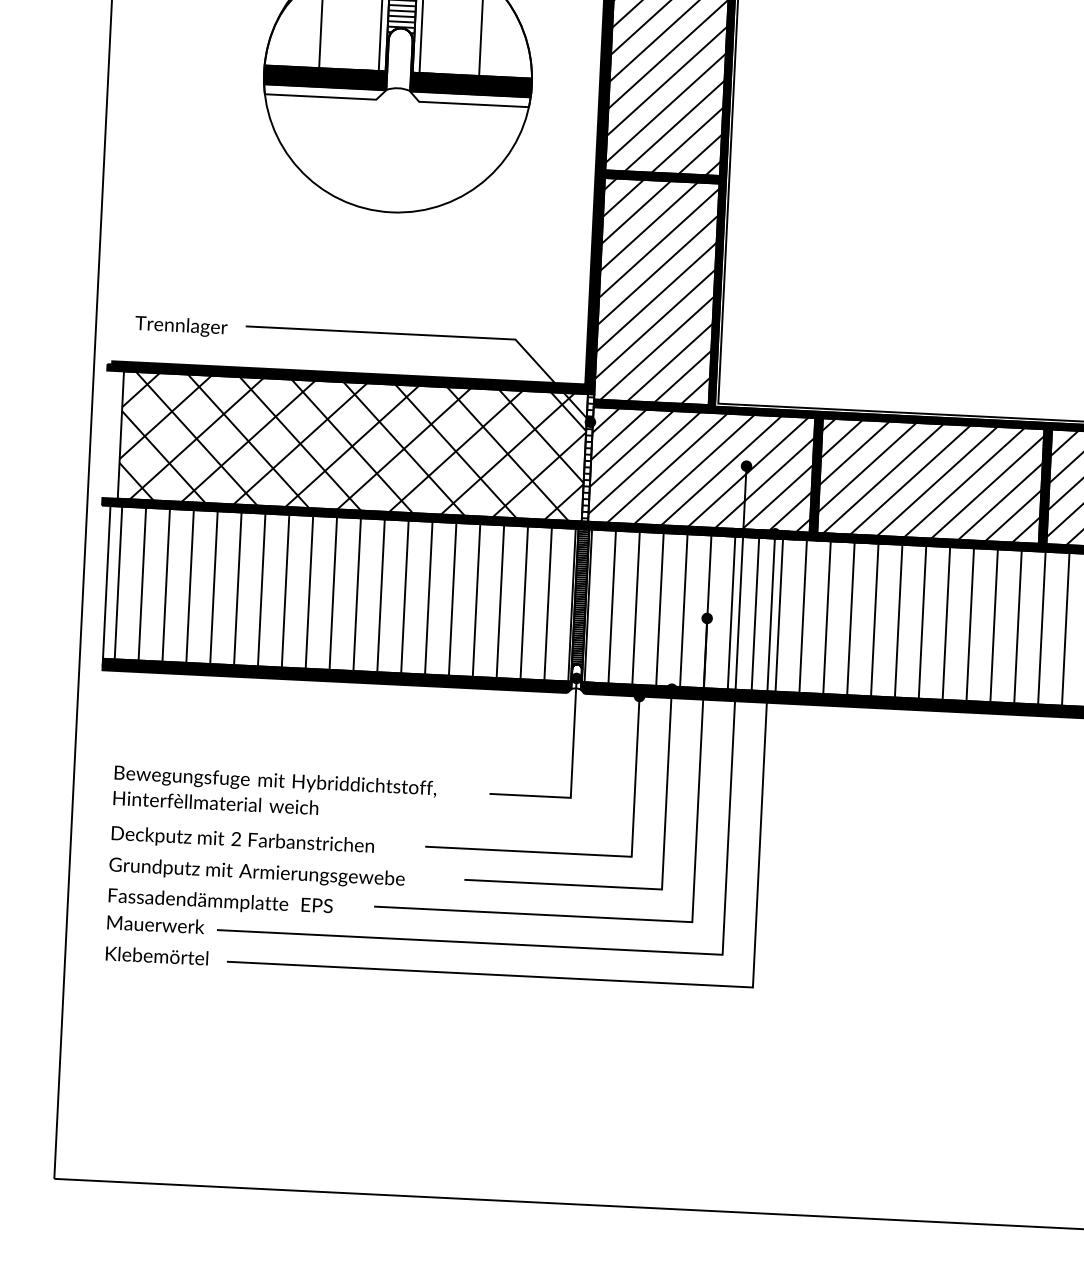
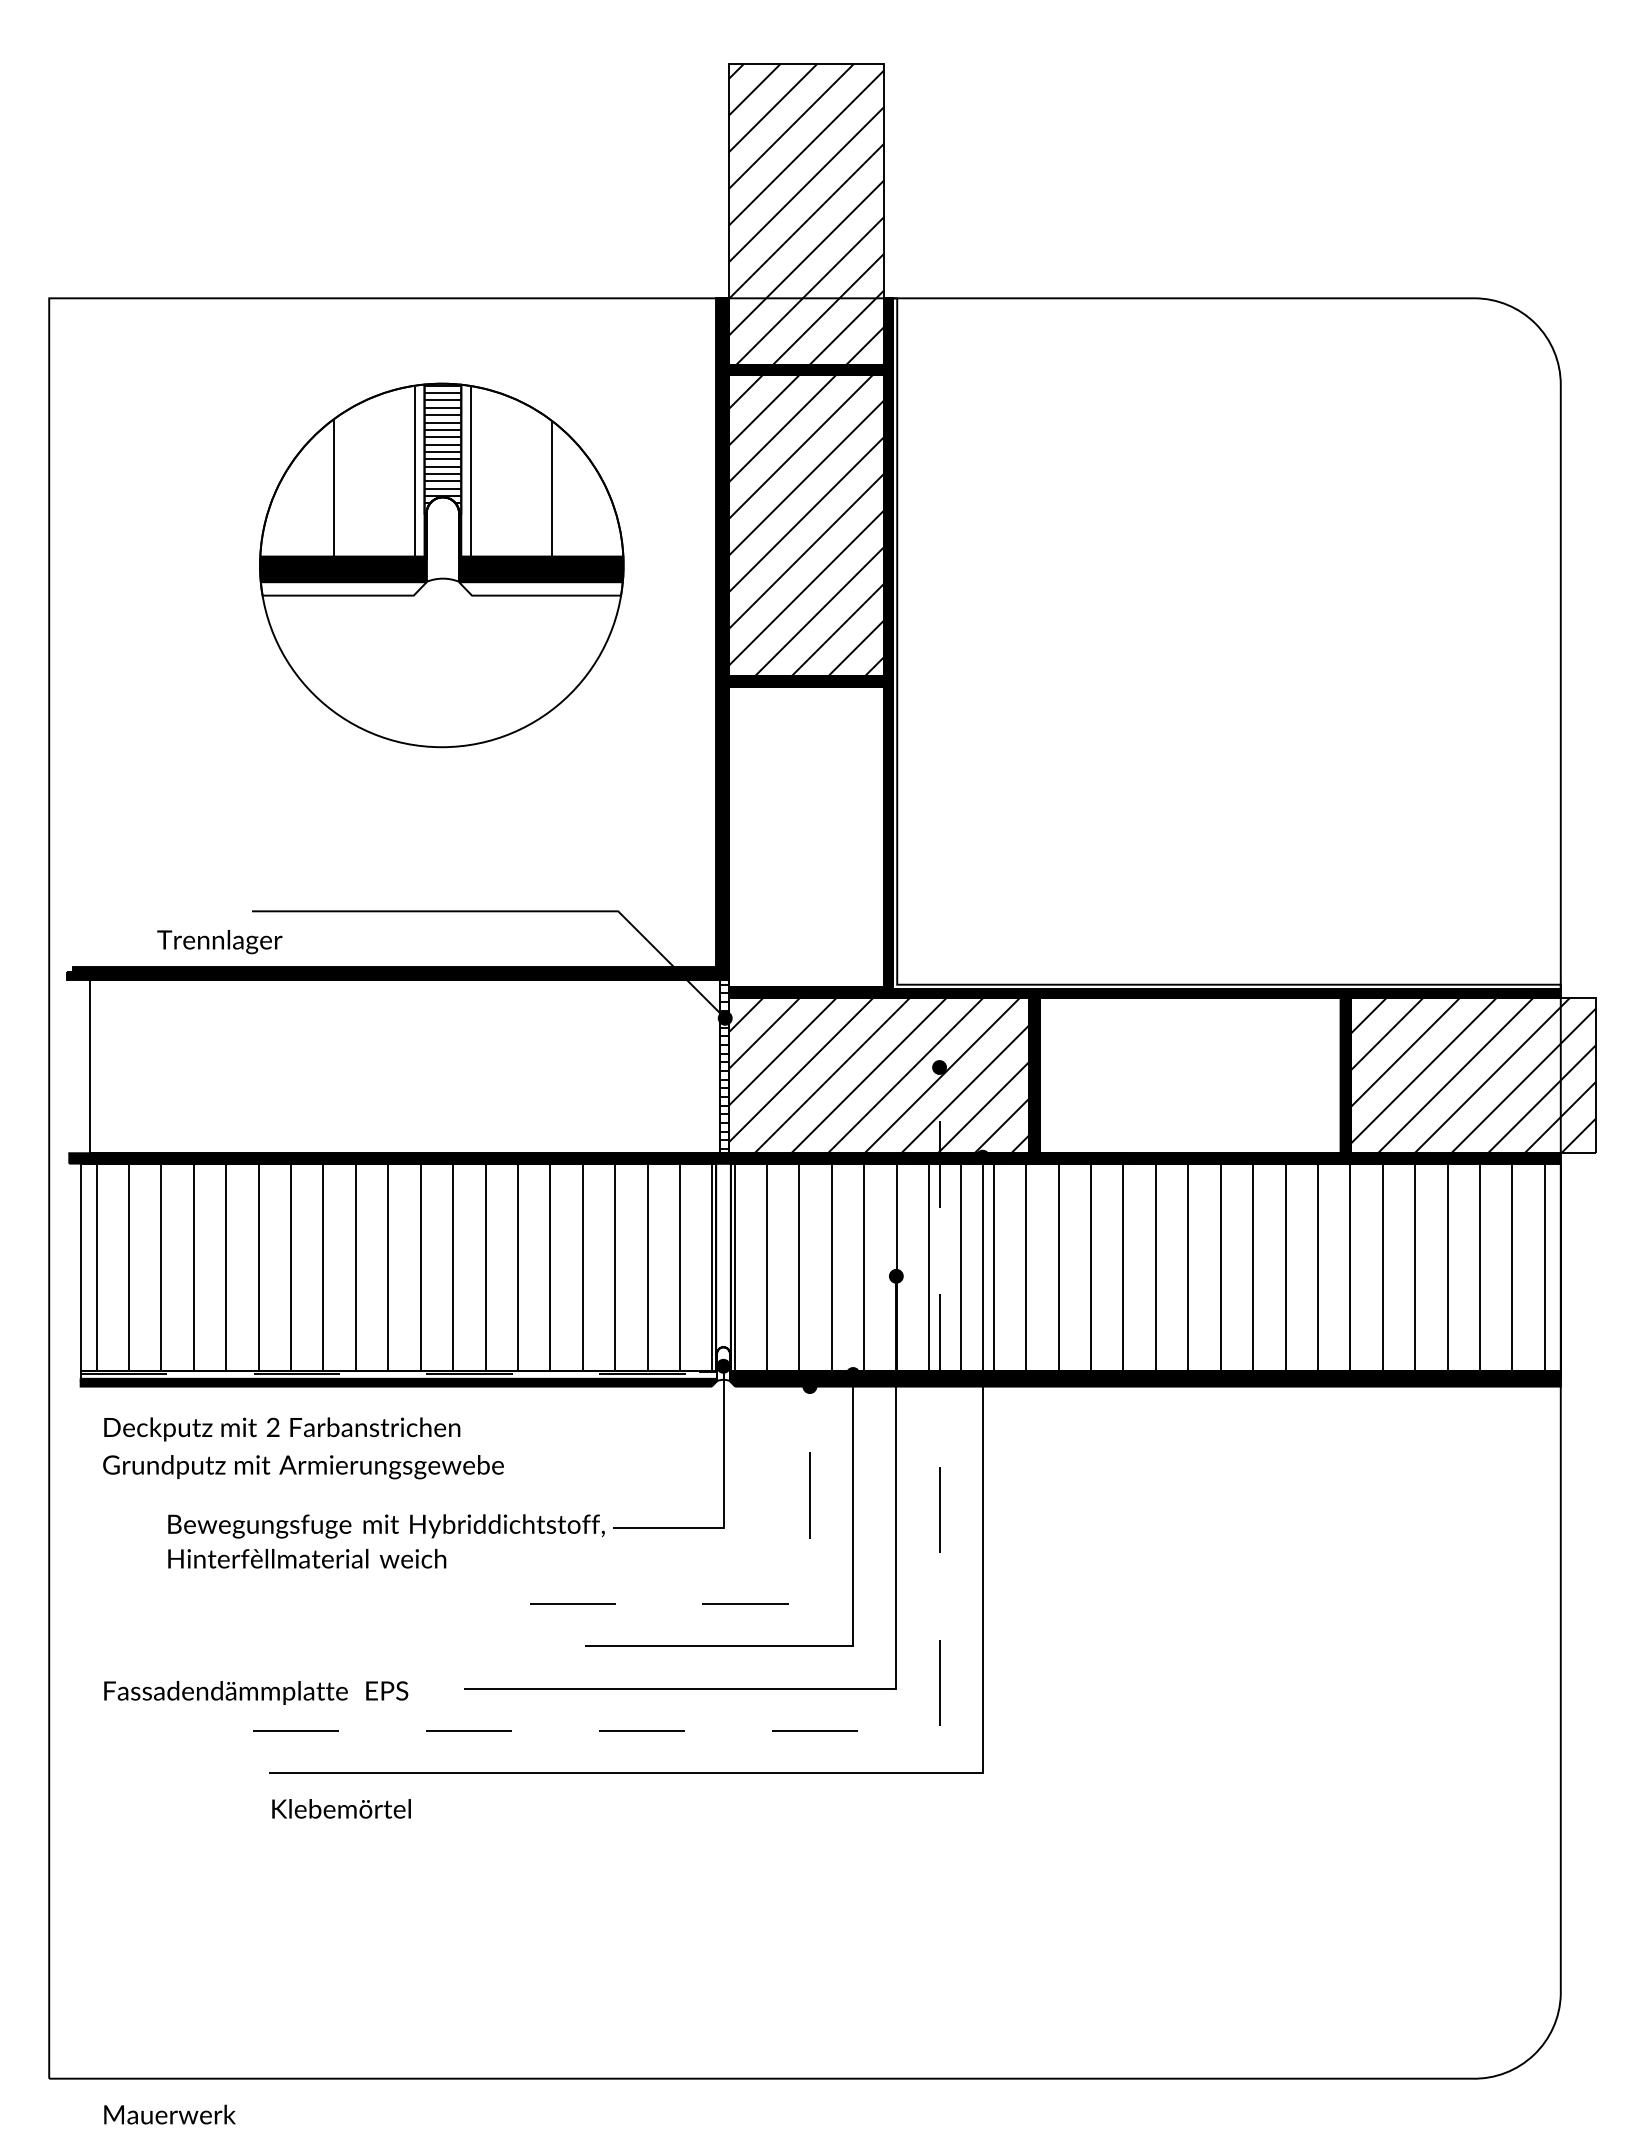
hatch: (656, 291) -> (806, 836), removed
text: (181, 327) -> (219, 942), moved
hatch: (353, 446) -> (405, 1066), removed
hatch: (930, 481) -> (1189, 1075), removed
hatch: (580, 599) -> (723, 1258), removed
fill: (336, 672) -> (398, 1374), removed
text: (274, 793) -> (386, 1541), moved
text: (243, 840) -> (282, 1429), moved
line: (607, 855) -> (776, 1604), solid -> dashed
text: (257, 873) -> (303, 1467), moved
text: (155, 924) -> (169, 2114), moved
line: (712, 953) -> (925, 1730), solid -> dashed
text: (157, 955) -> (341, 1808), moved

